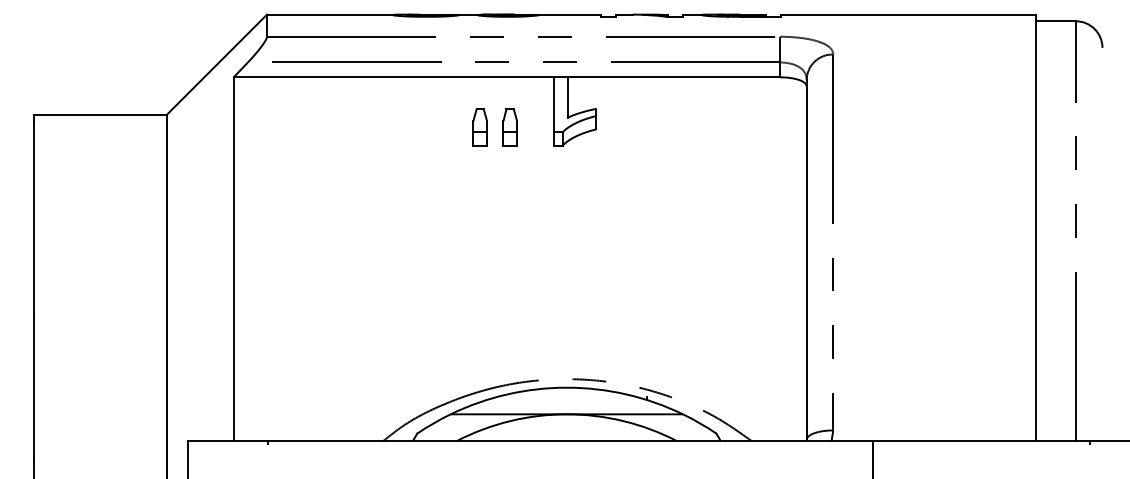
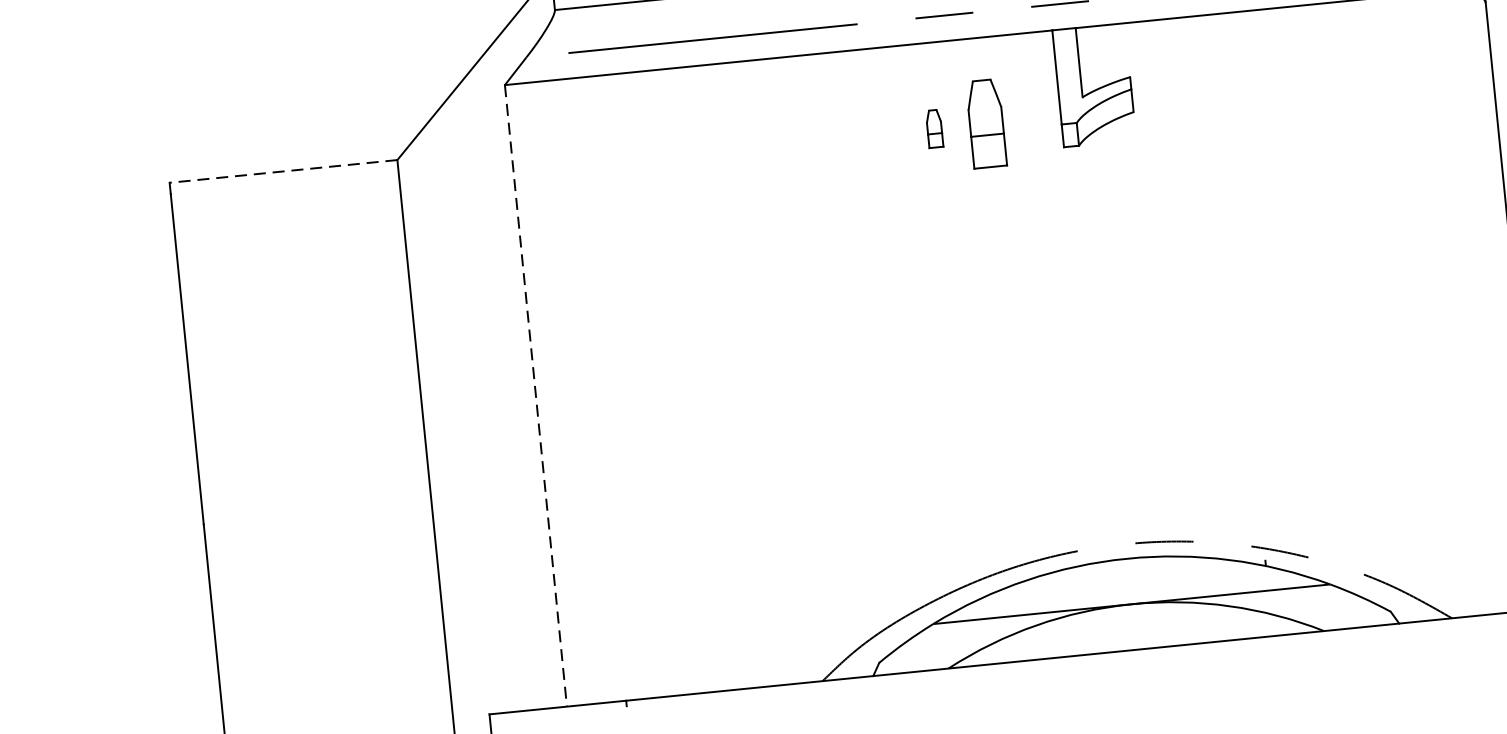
line: (100, 114) -> (283, 171), solid -> dashed
part: (479, 127) -> (933, 128), size x0.6
part: (509, 127) -> (984, 123), size x1.4
line: (233, 259) -> (535, 396), solid -> dashed

